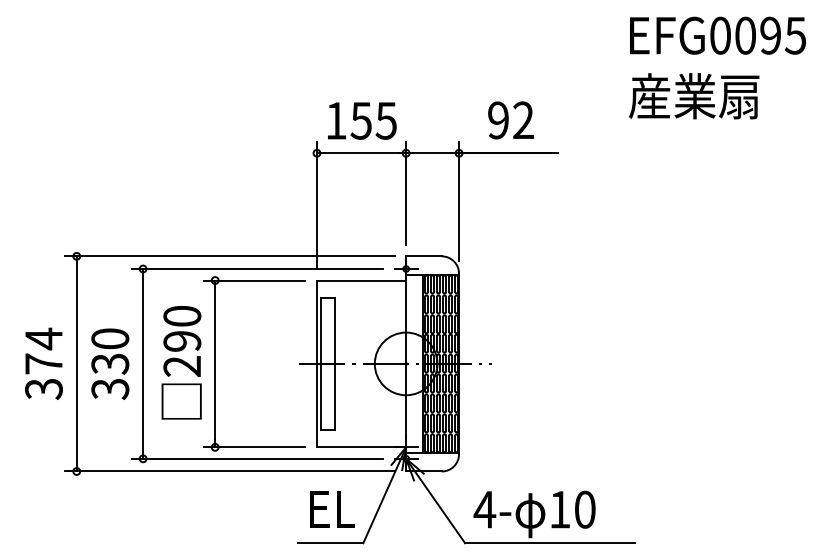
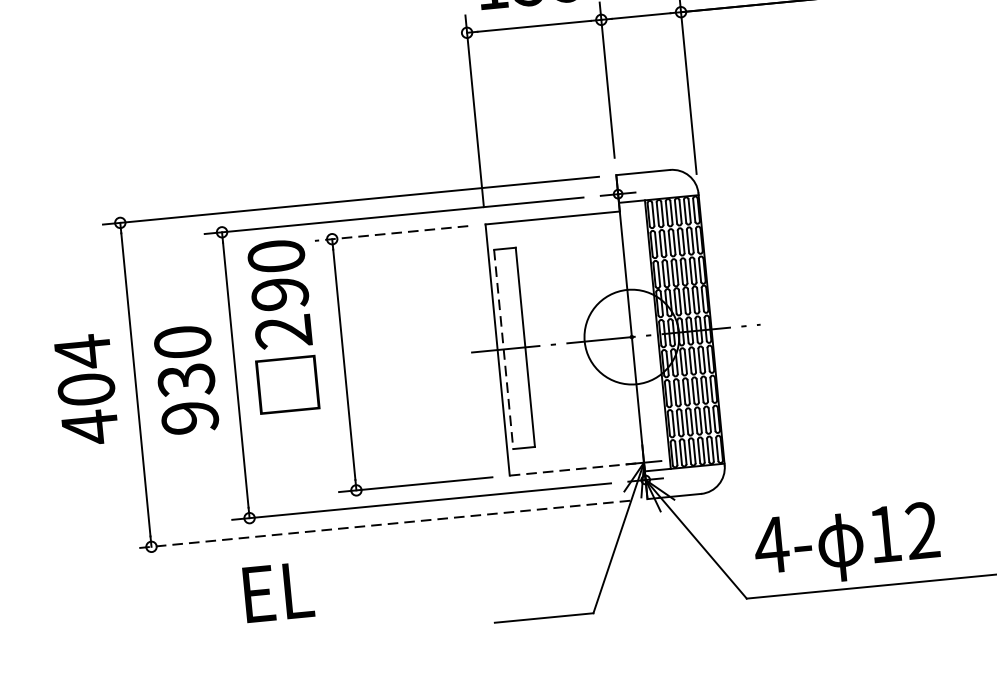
line: (254, 280) -> (391, 233), solid -> dashed
text: (181, 362) -> (281, 326), moved
line: (321, 364) -> (504, 350), solid -> dashed
text: (43, 376) -> (87, 408), 374 -> 404
text: (110, 389) -> (190, 418), 330 -> 930
line: (361, 447) -> (576, 469), solid -> dashed
line: (229, 471) -> (381, 524), solid -> dashed
text: (332, 509) -> (278, 592), moved
text: (584, 509) -> (921, 530), 10 -> 12

